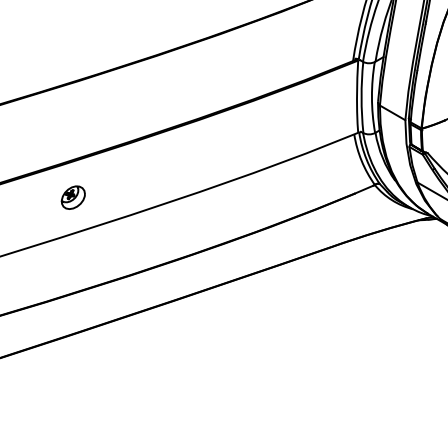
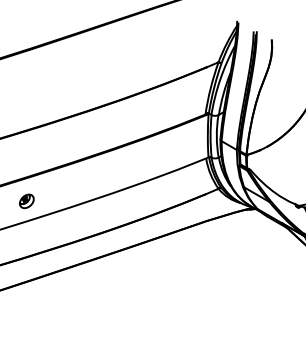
part: (72, 197) -> (26, 201), moved

